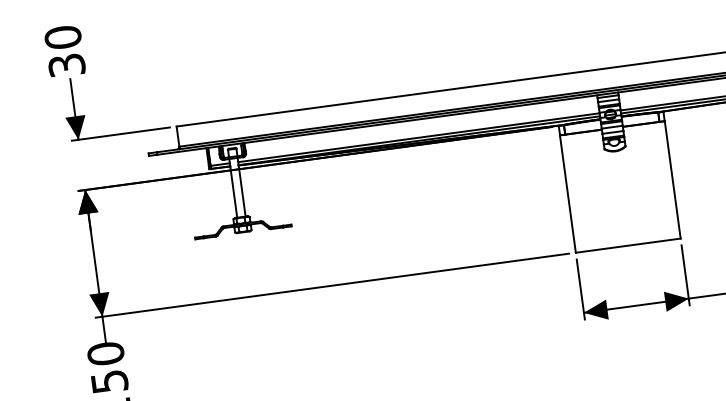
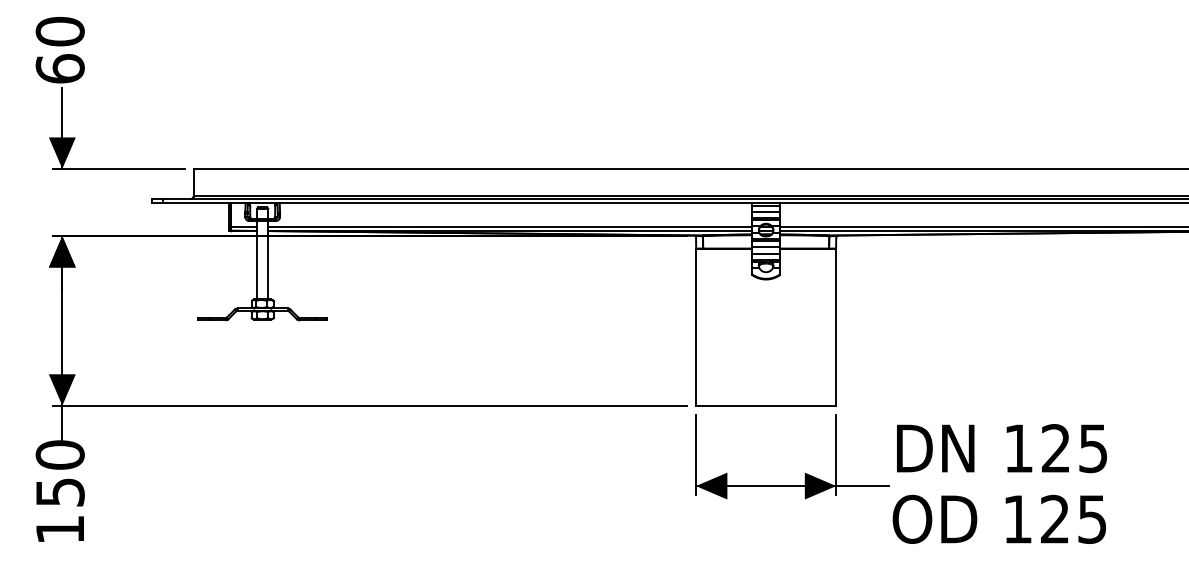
text: (66, 65) -> (59, 68), 30 -> 60

